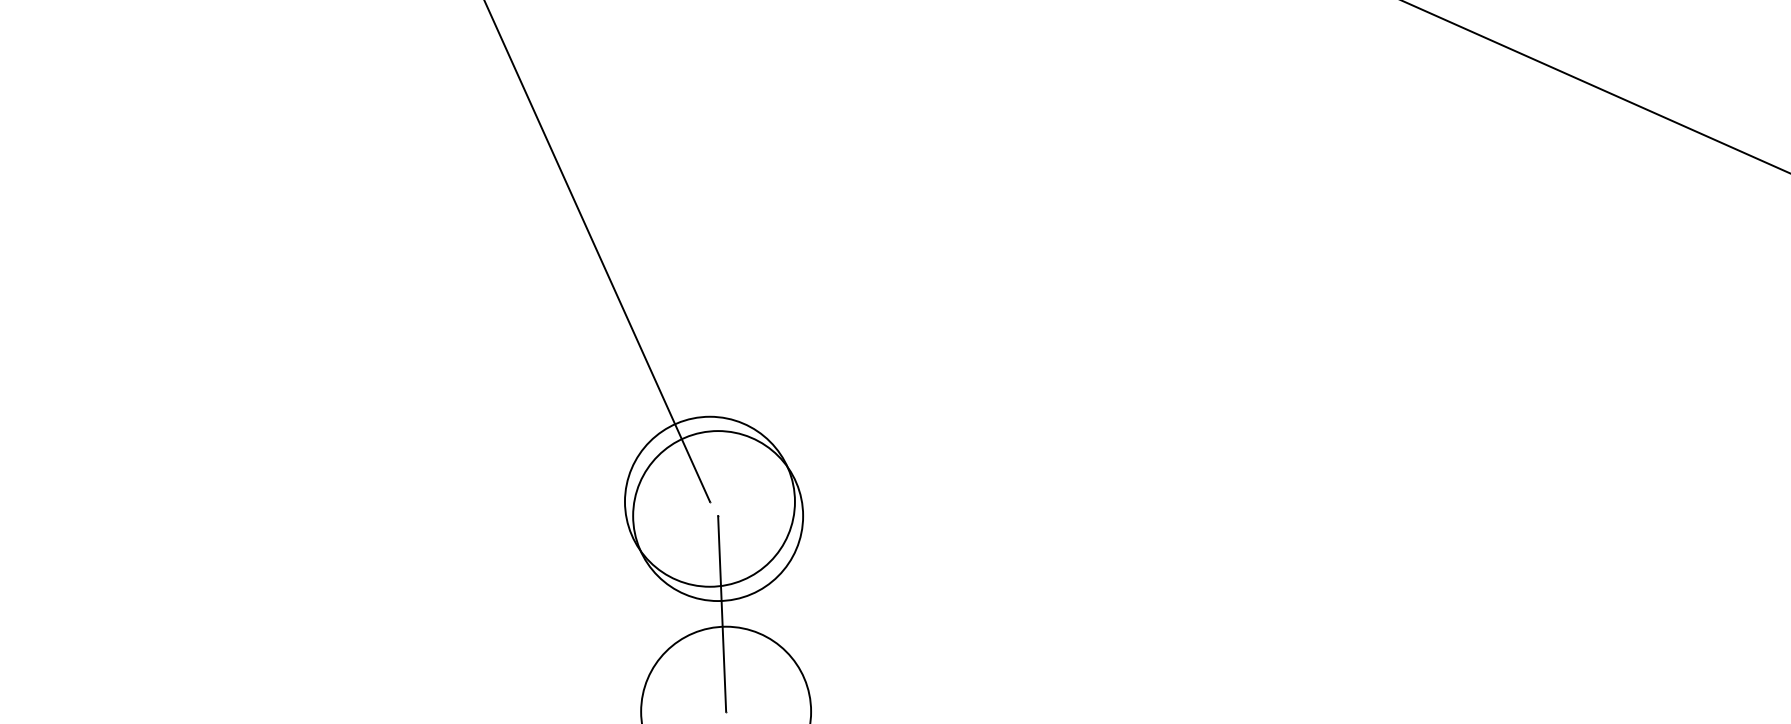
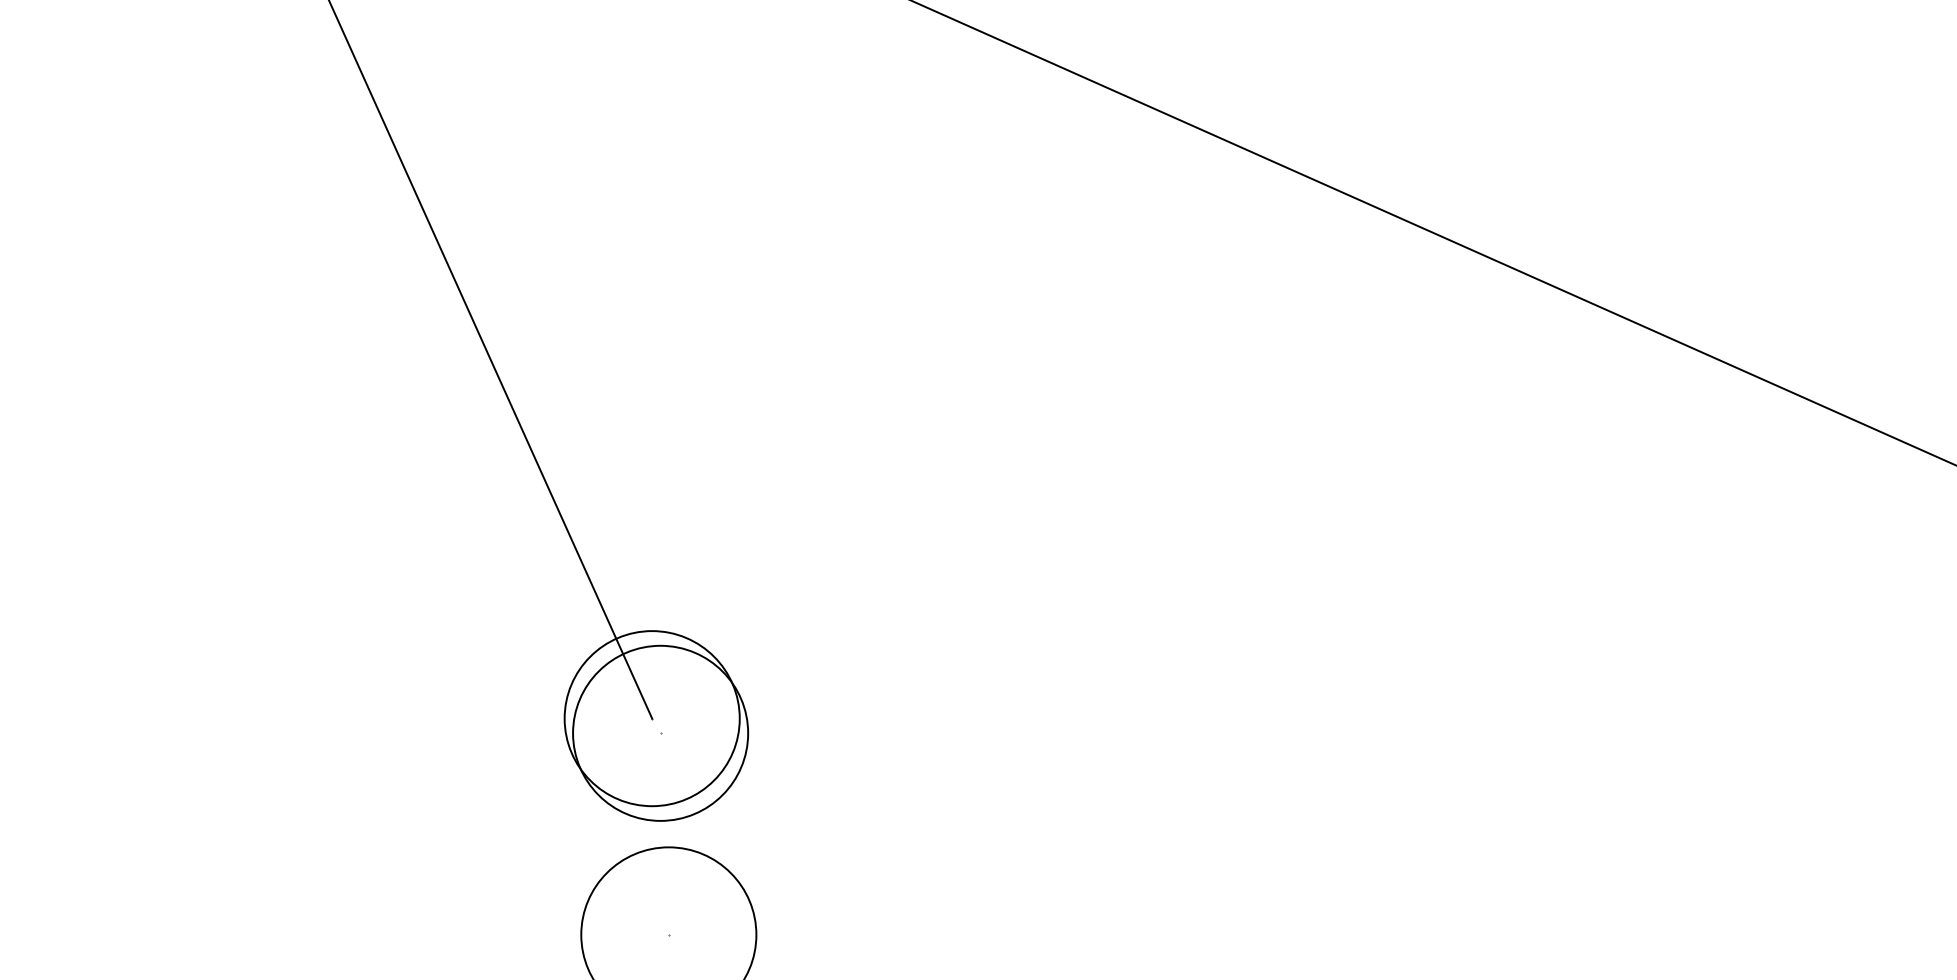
line: (721, 613) -> (664, 833), removed

